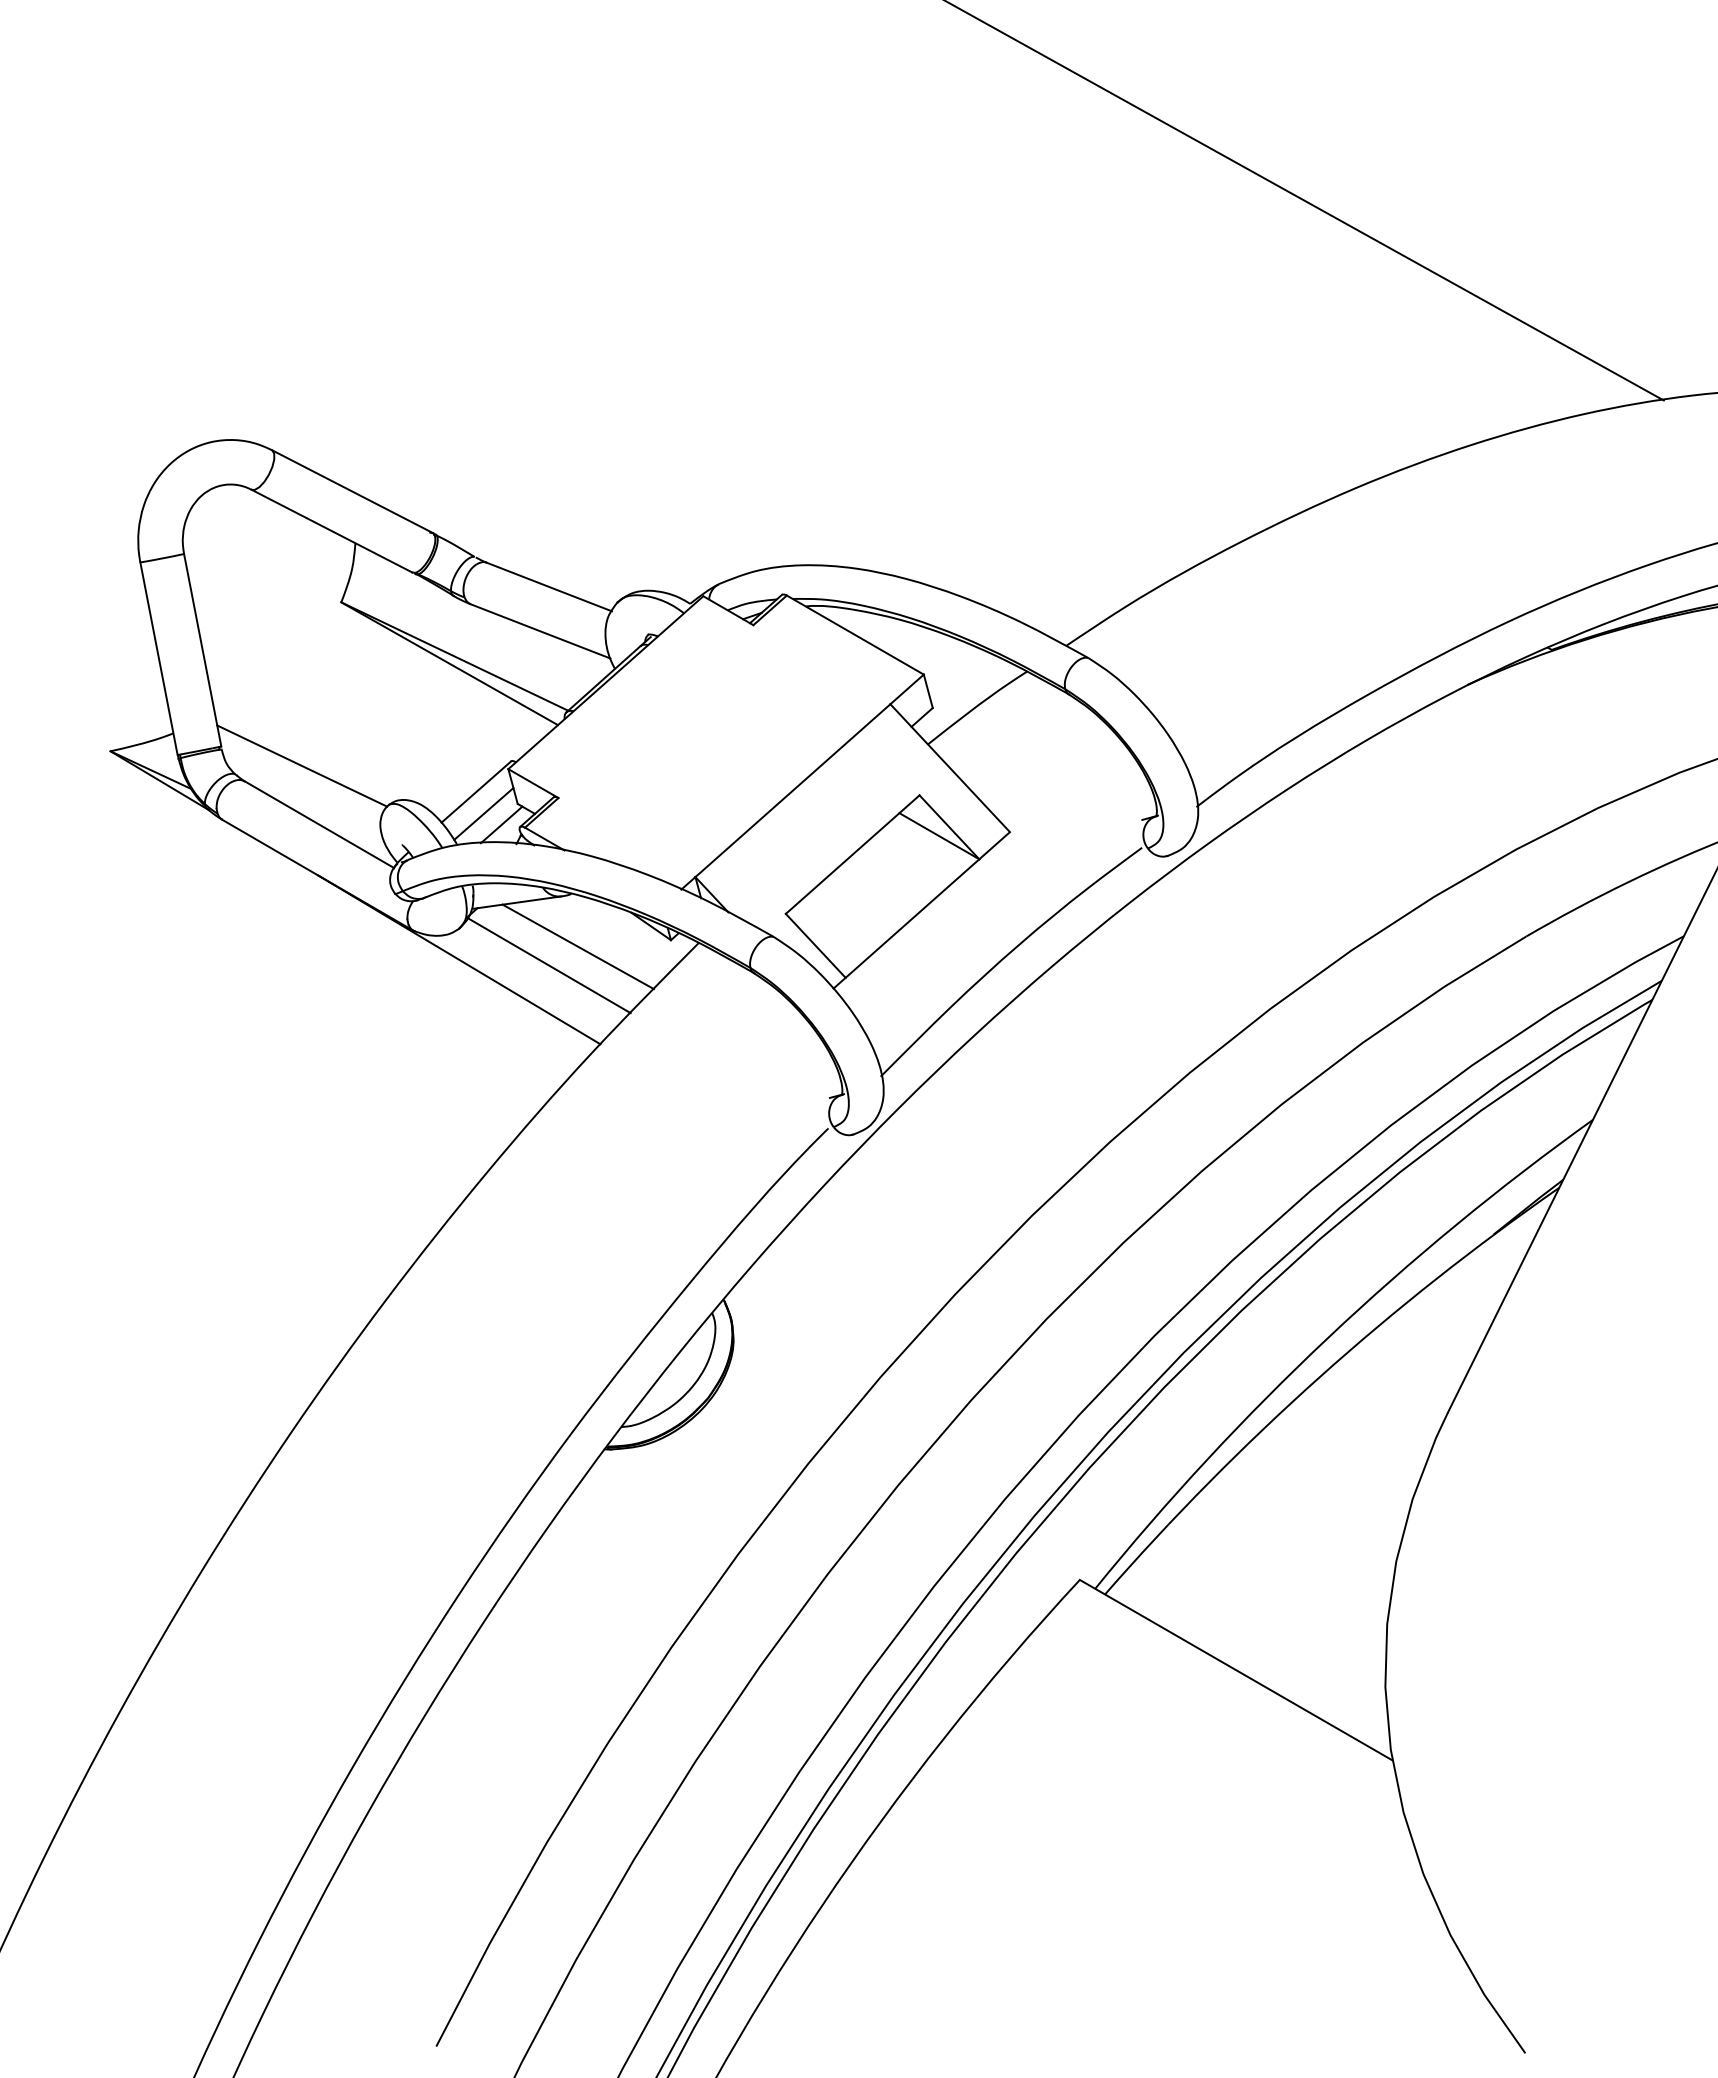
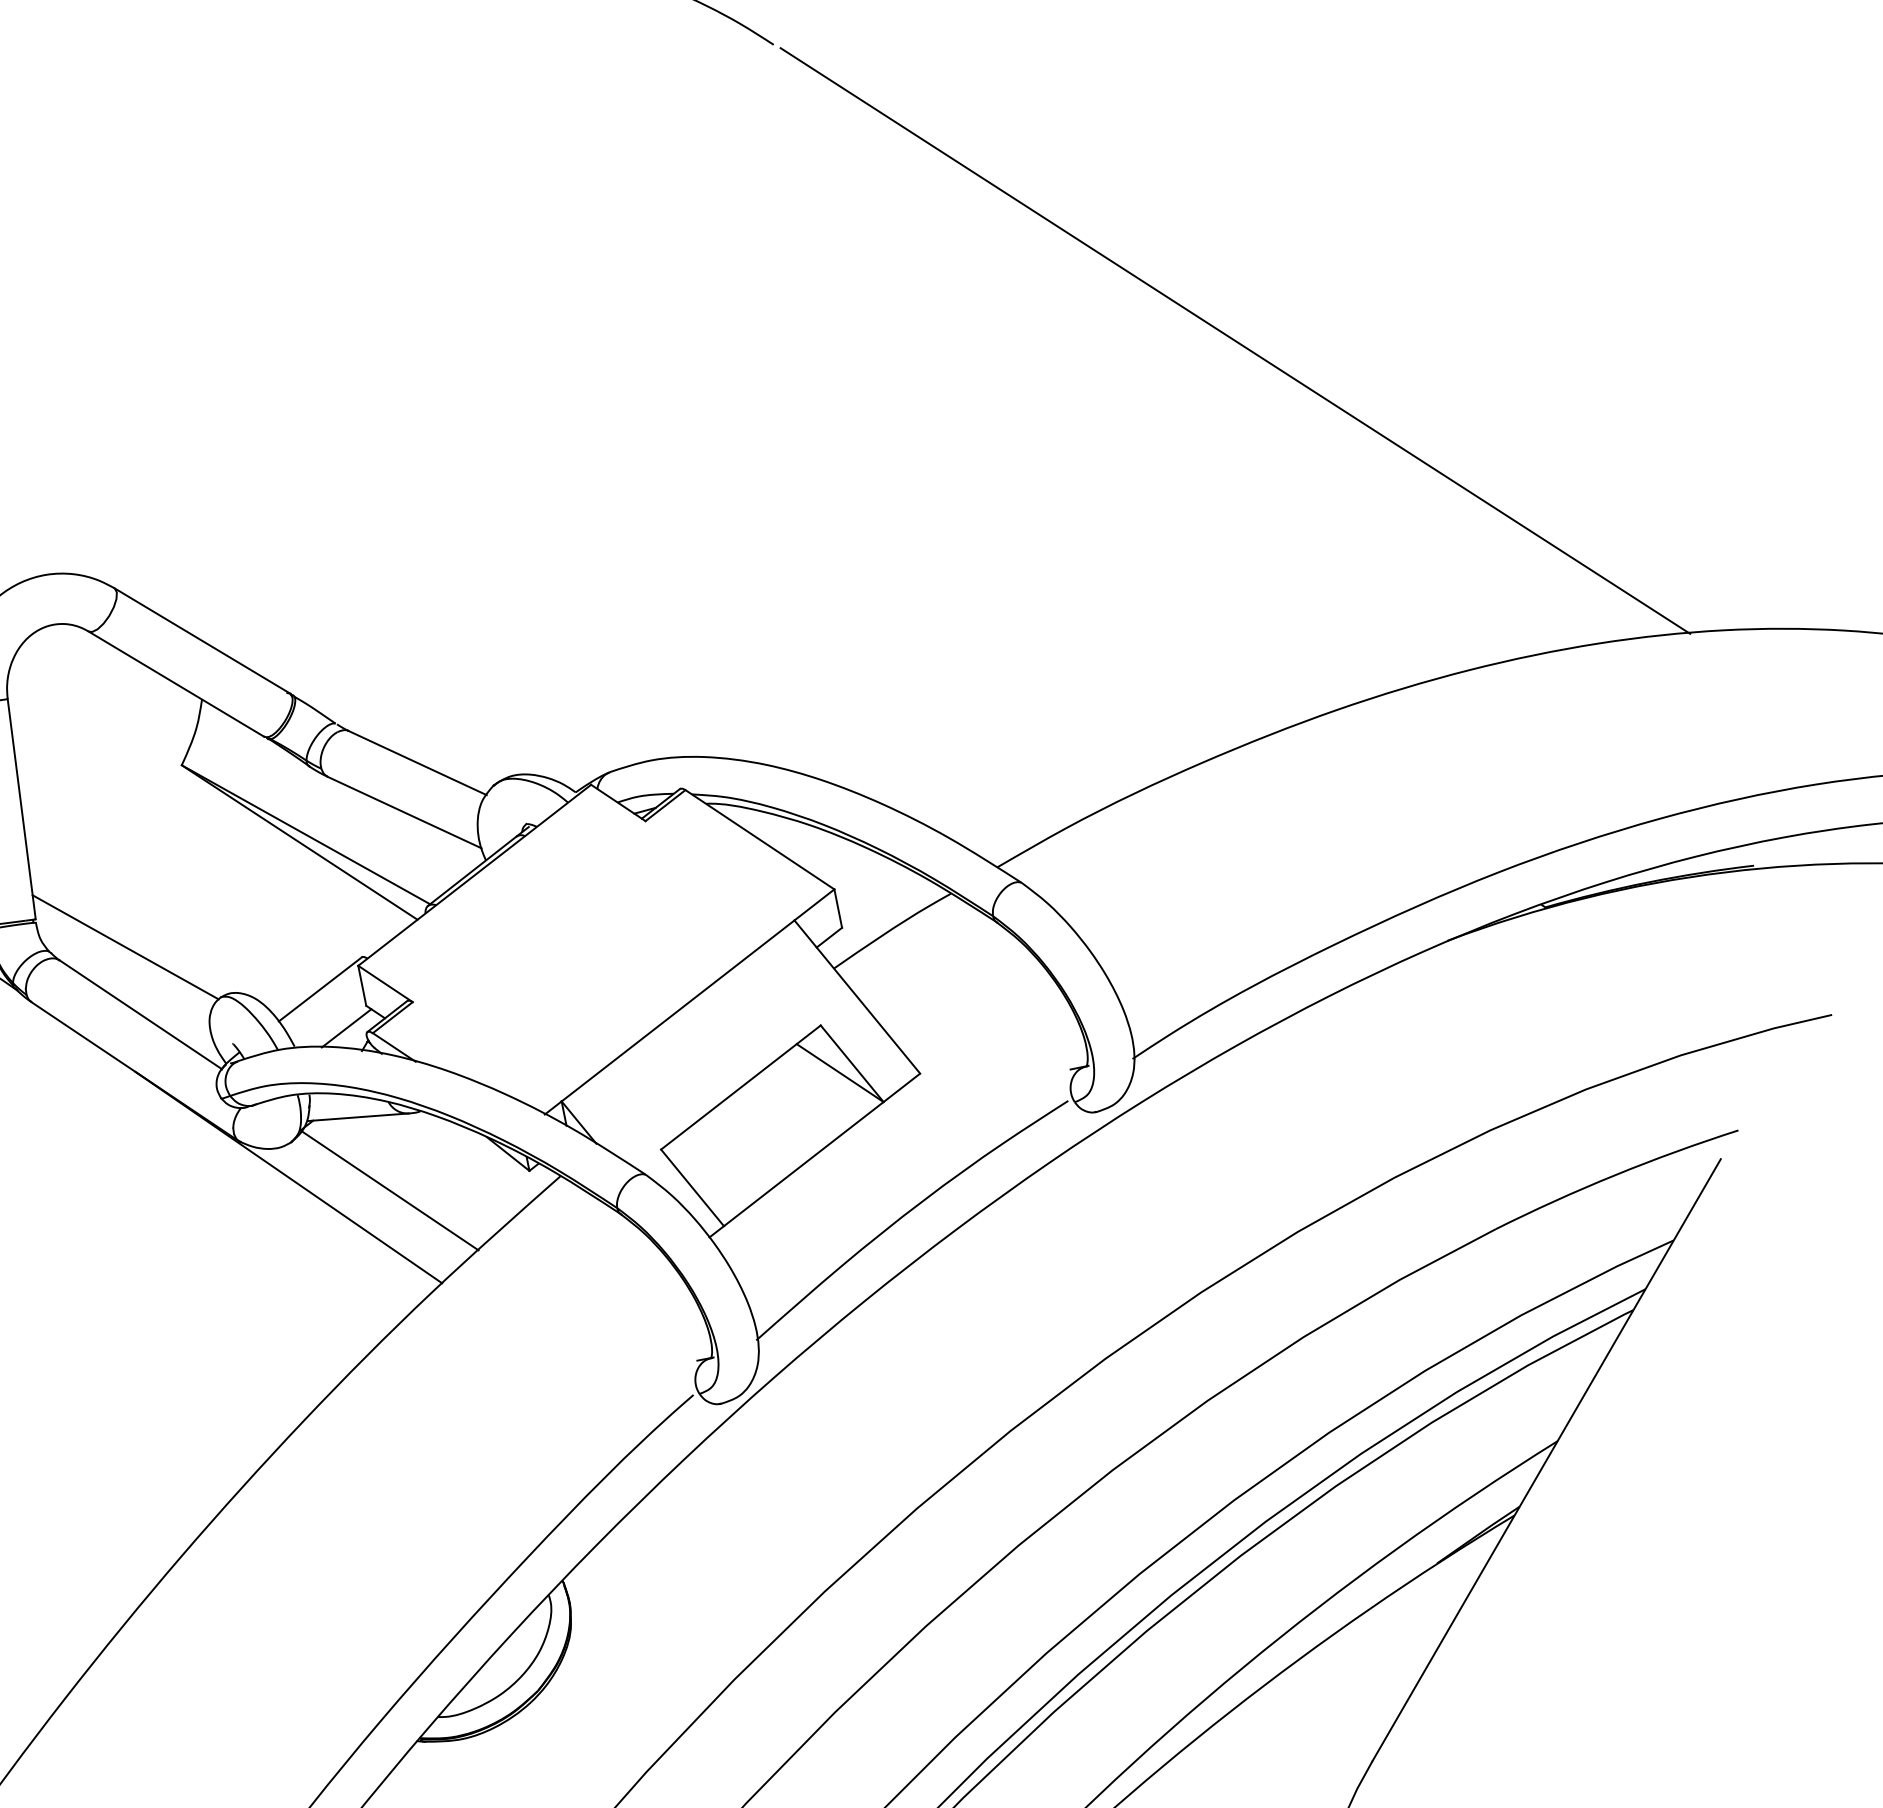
line: (483, 813) -> (326, 1014), removed
line: (578, 946) -> (424, 1171), removed

